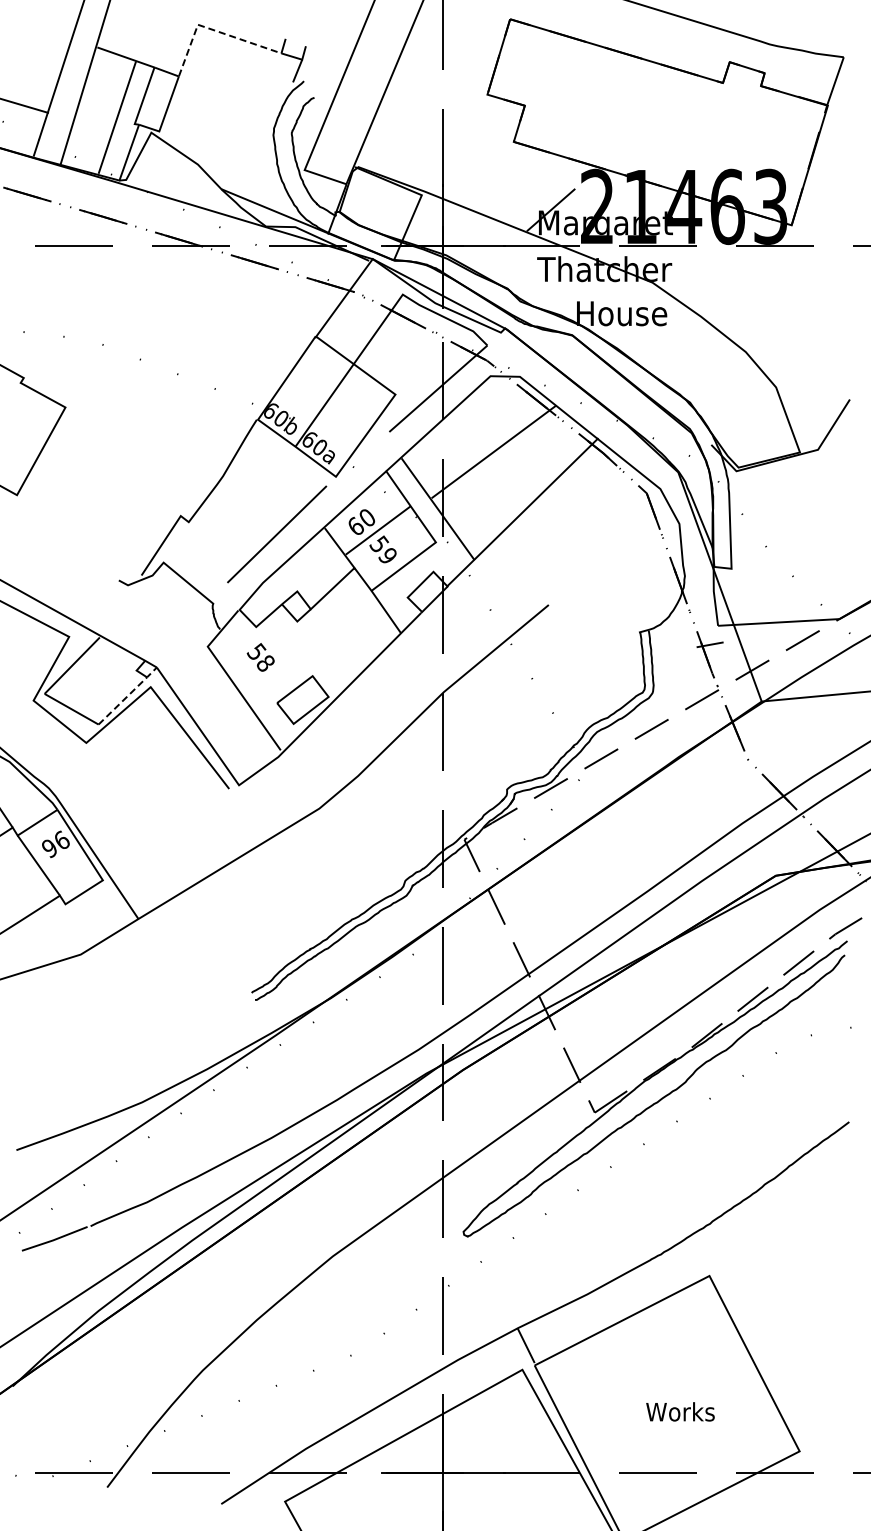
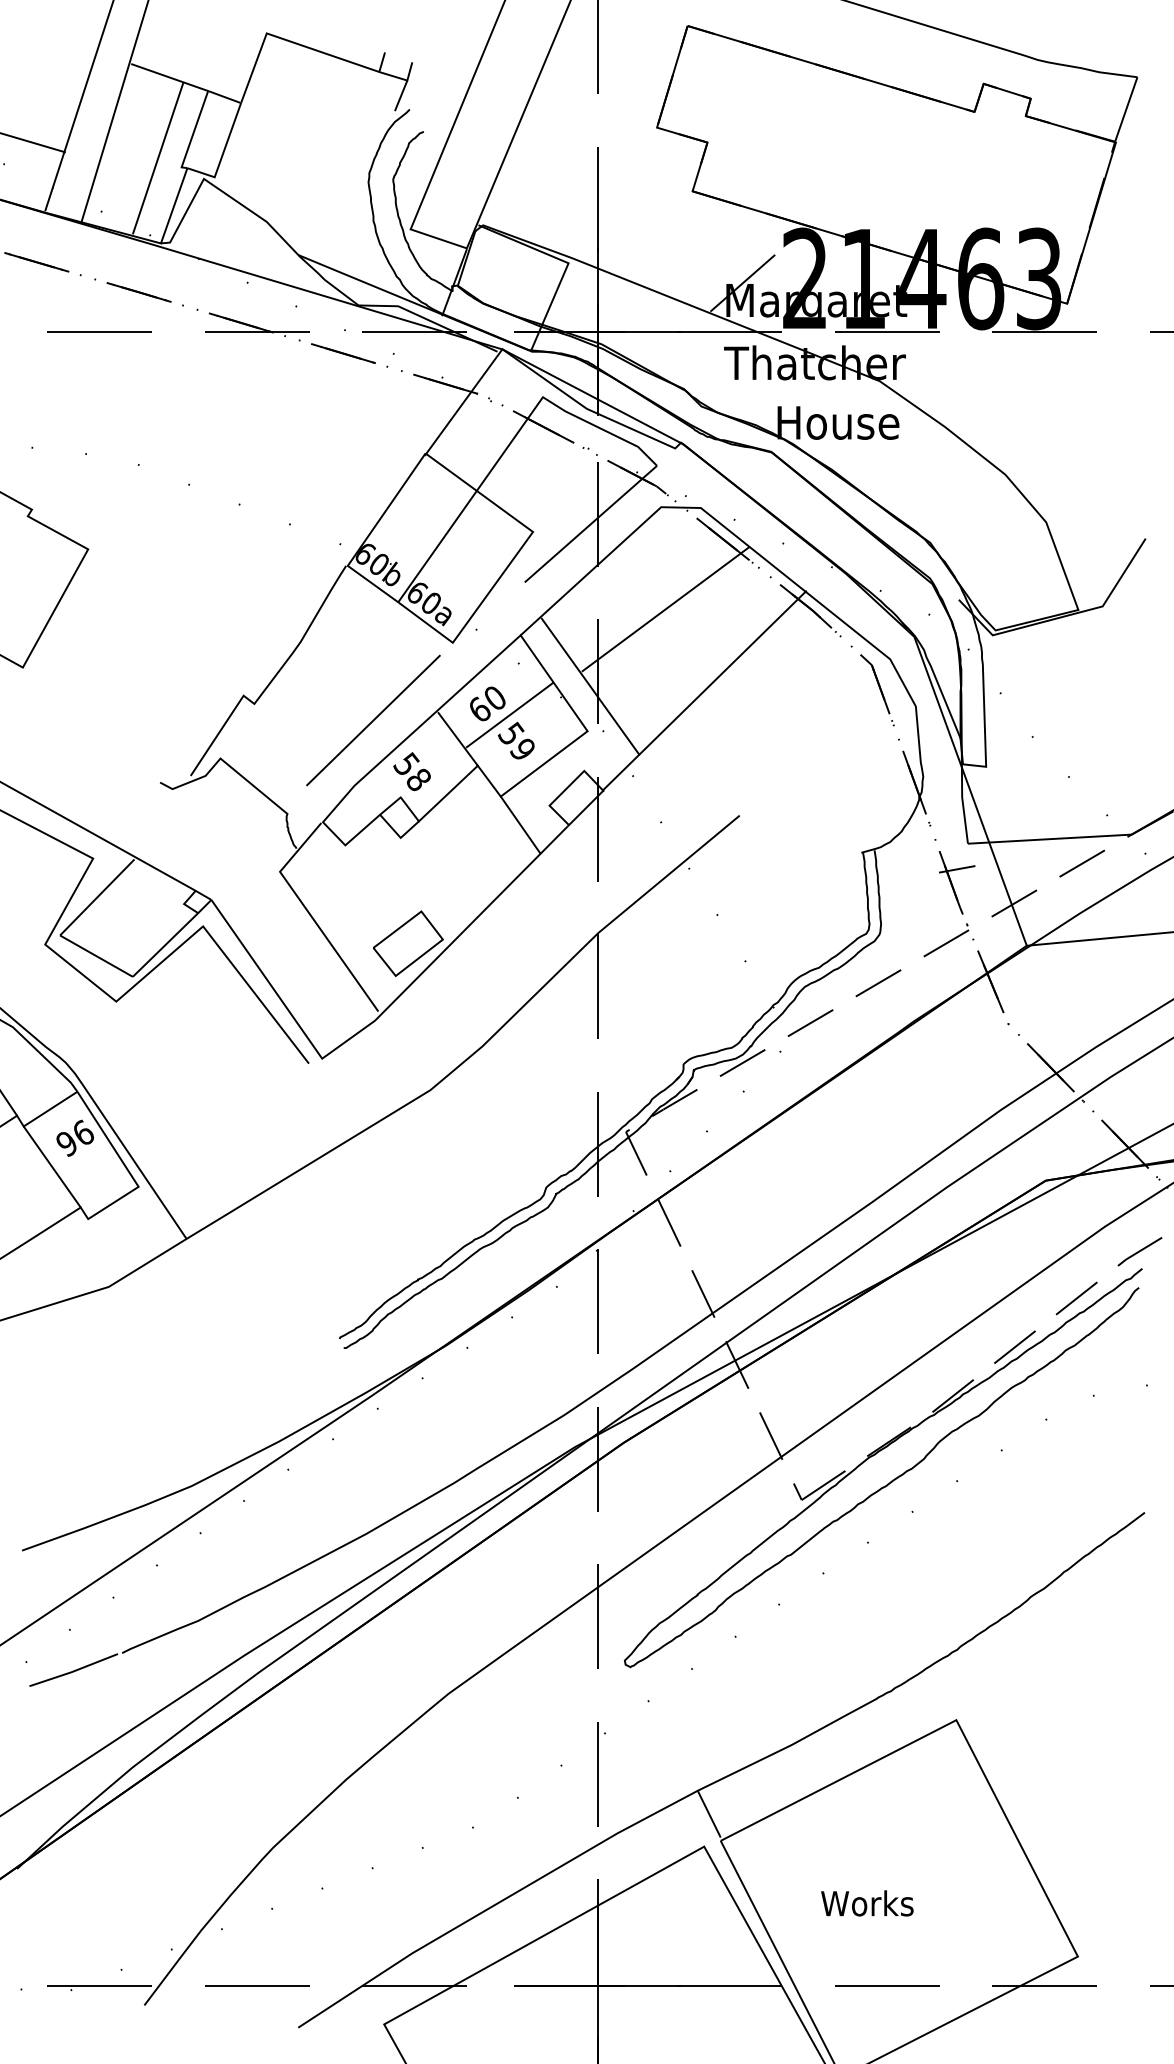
line: (214, 30) -> (289, 41), dashed -> solid
text: (260, 657) -> (411, 771), moved
line: (128, 695) -> (173, 937), dashed -> solid
text: (680, 1411) -> (867, 1902), moved

